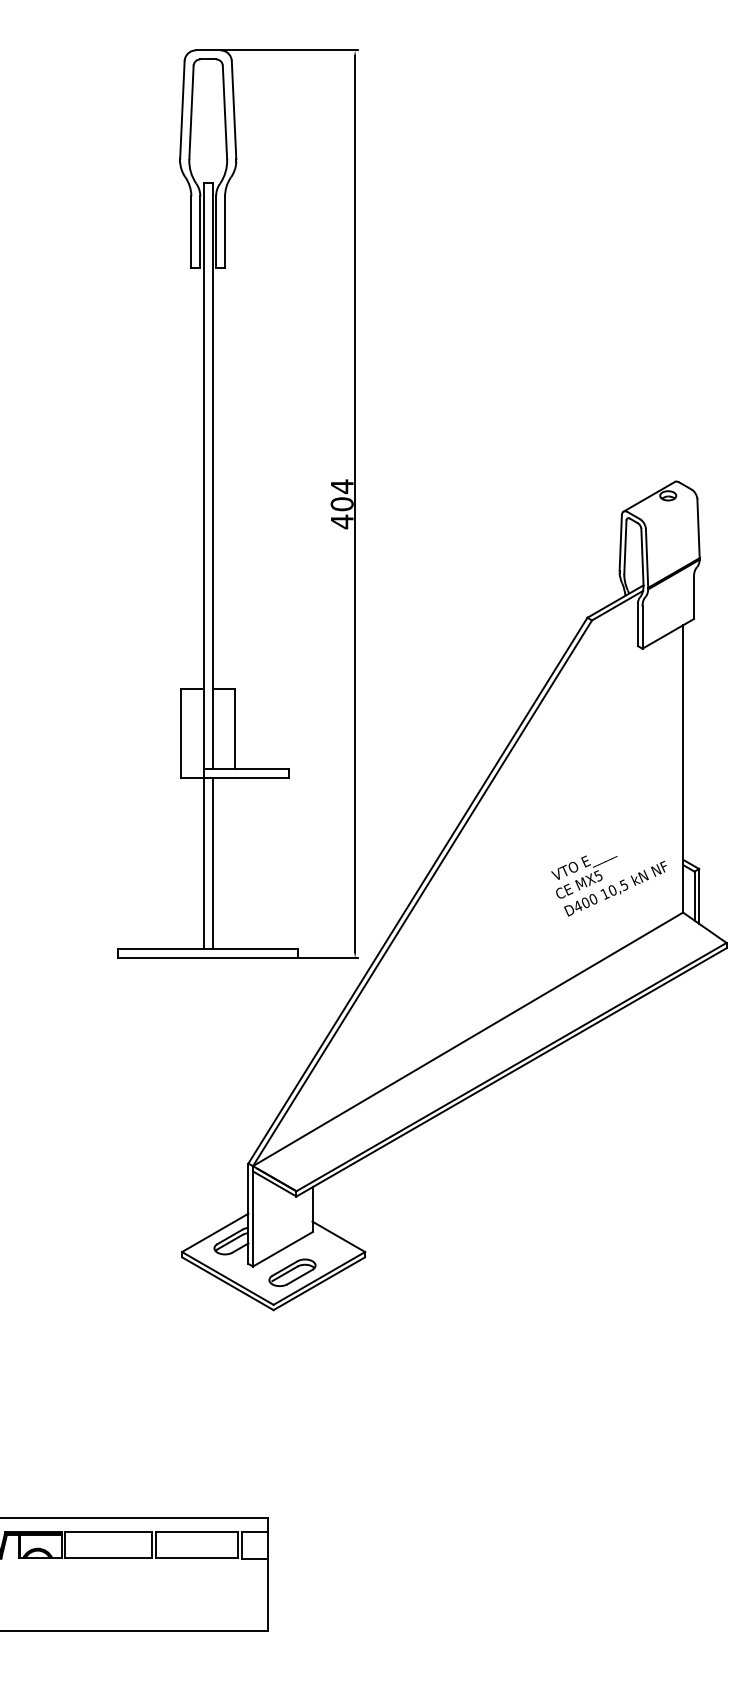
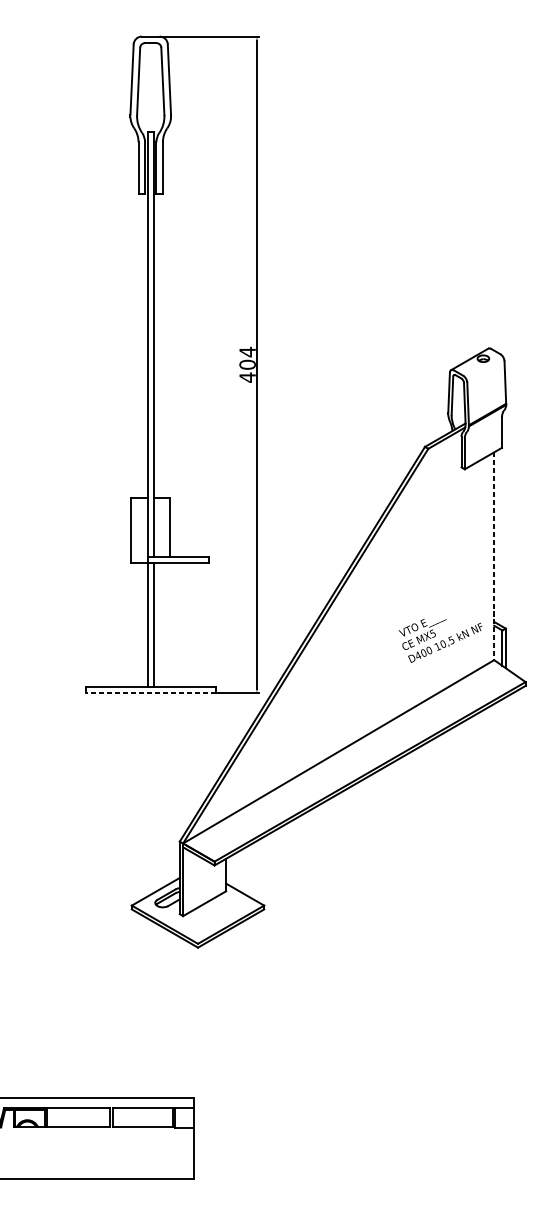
line: (683, 768) -> (494, 555), solid -> dashed
line: (208, 958) -> (150, 693), solid -> dashed
part: (292, 1272) -> (211, 920), removed

